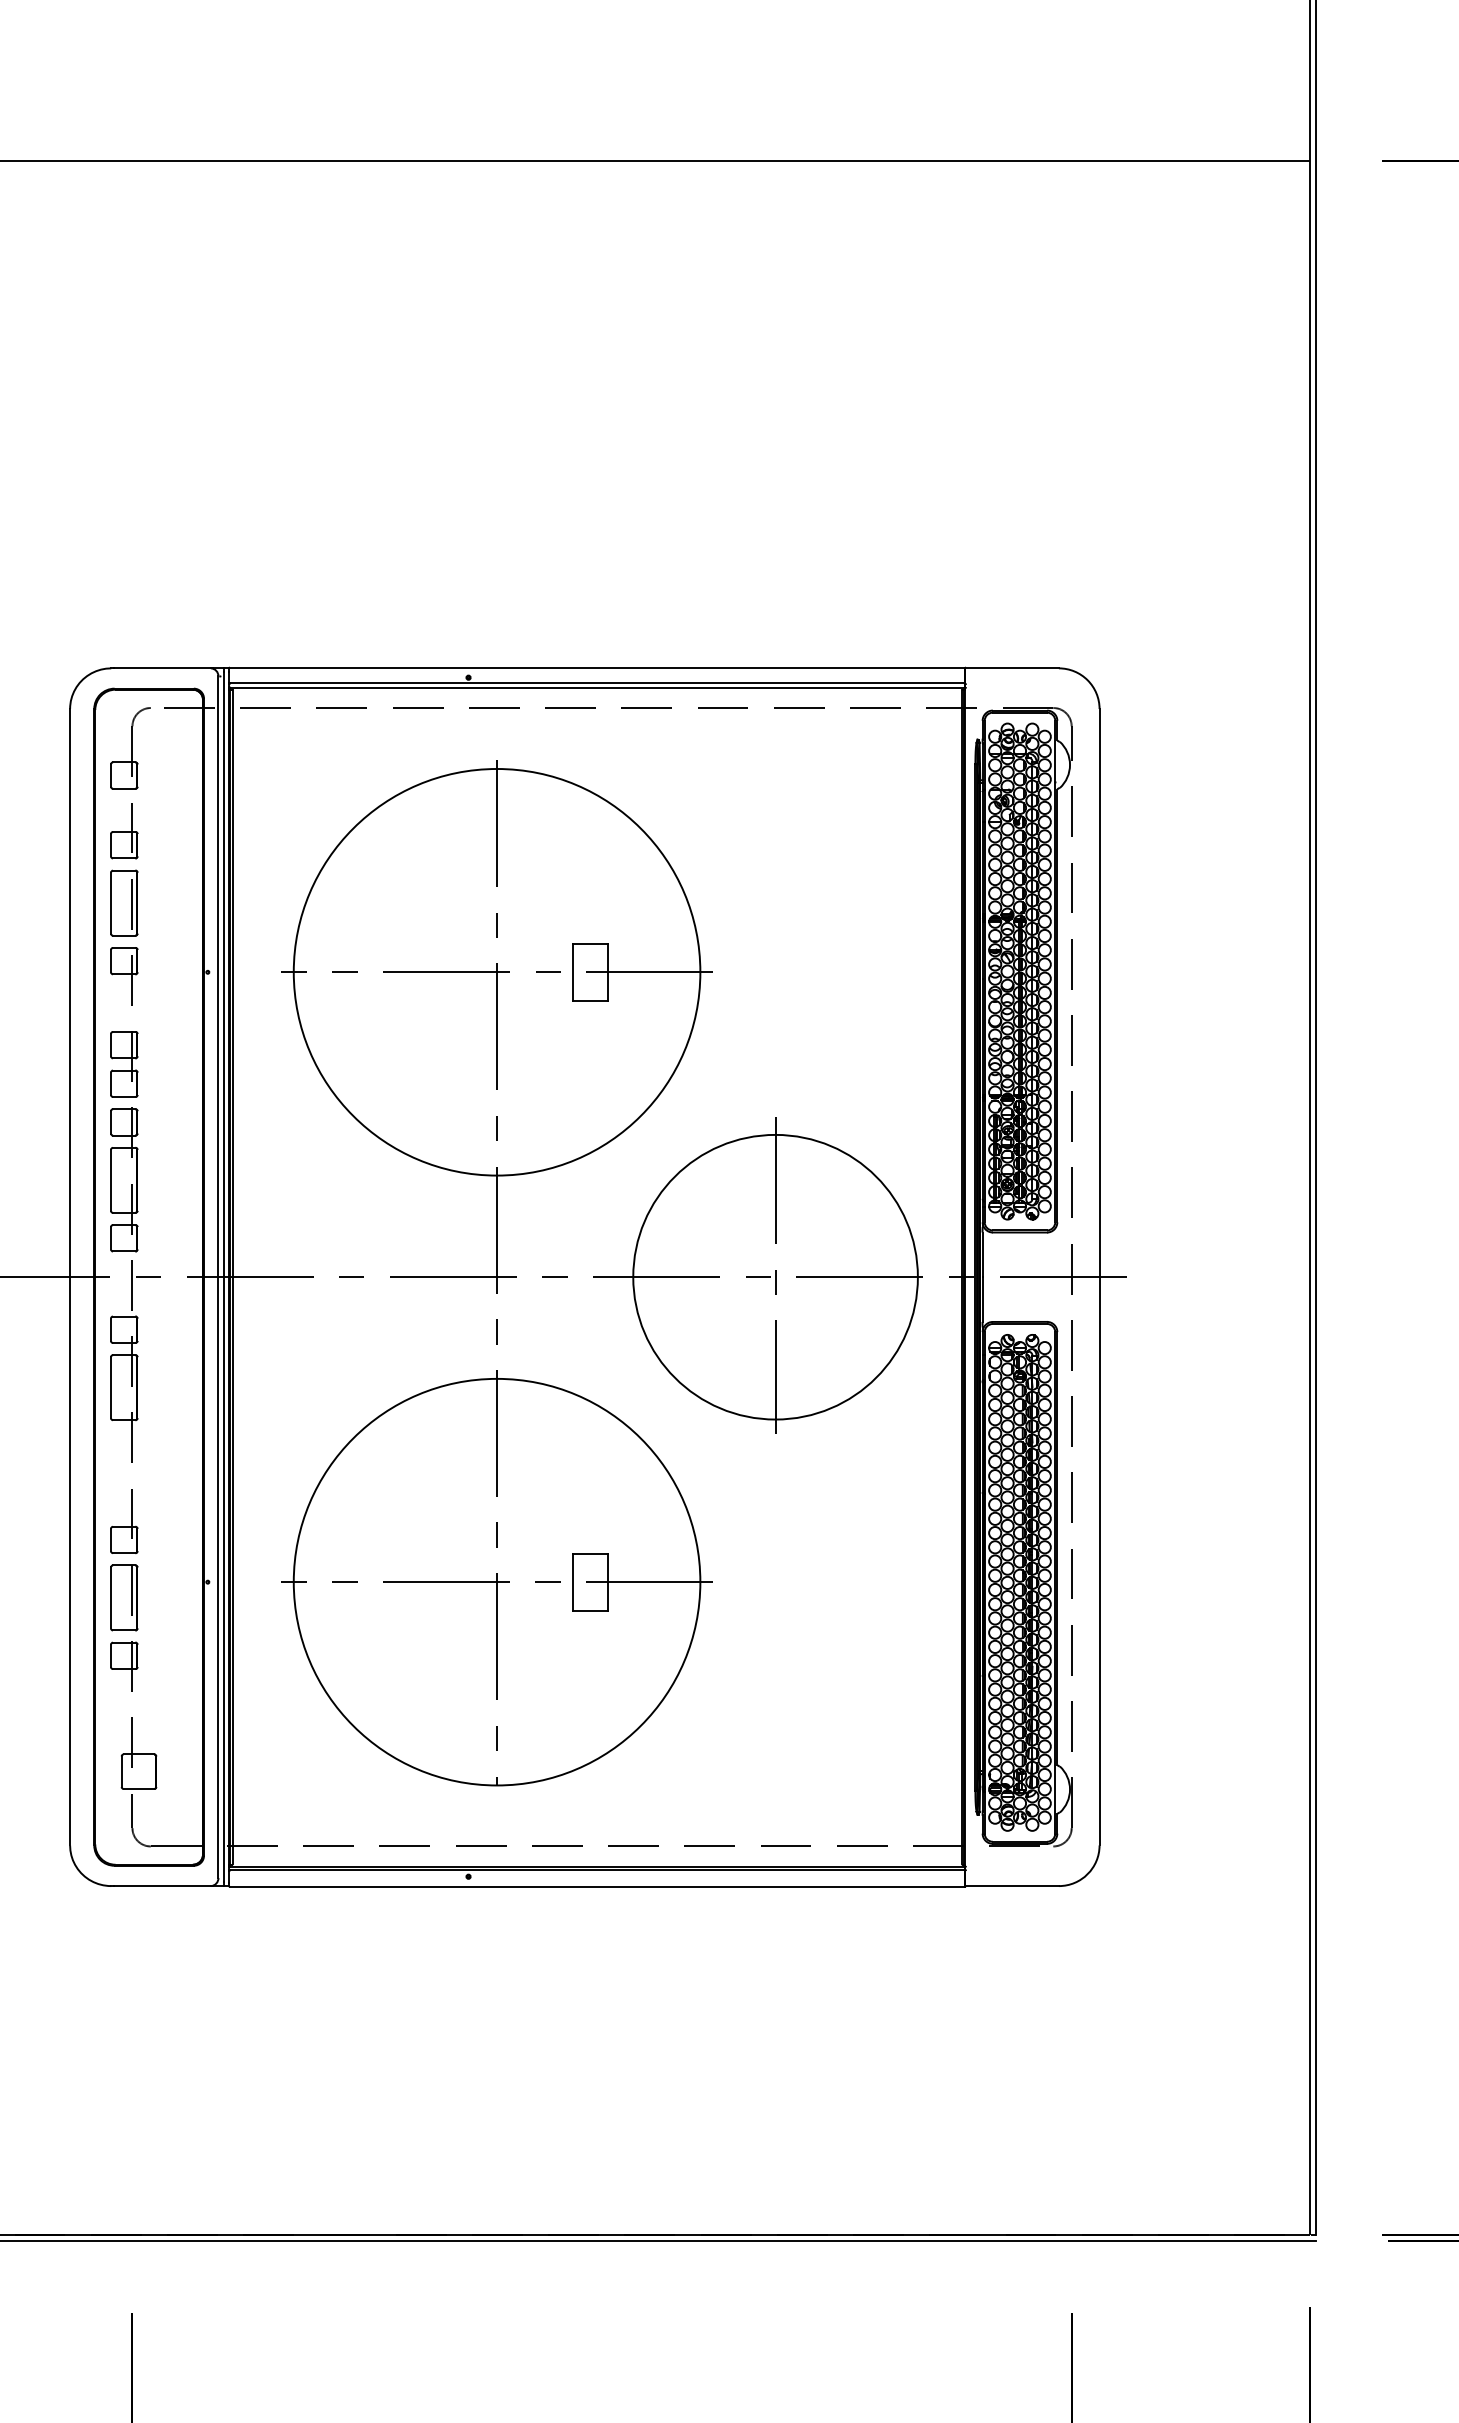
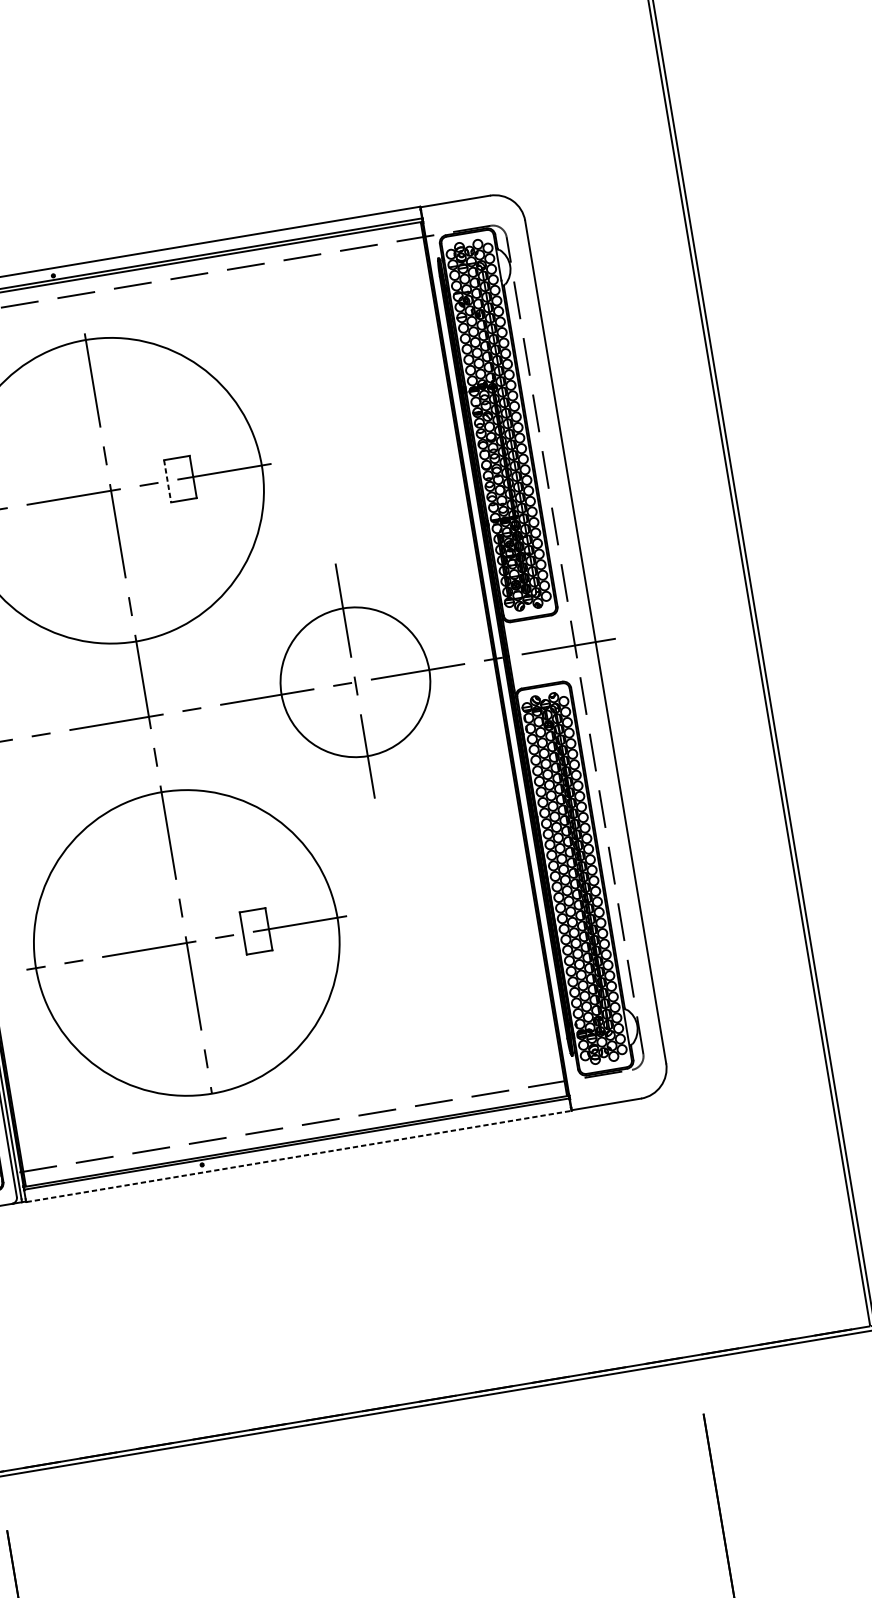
line: (573, 972) -> (167, 481), solid -> dashed
circle: (775, 1276) -> (355, 681), size x0.7
line: (597, 1886) -> (299, 1156), solid -> dashed

